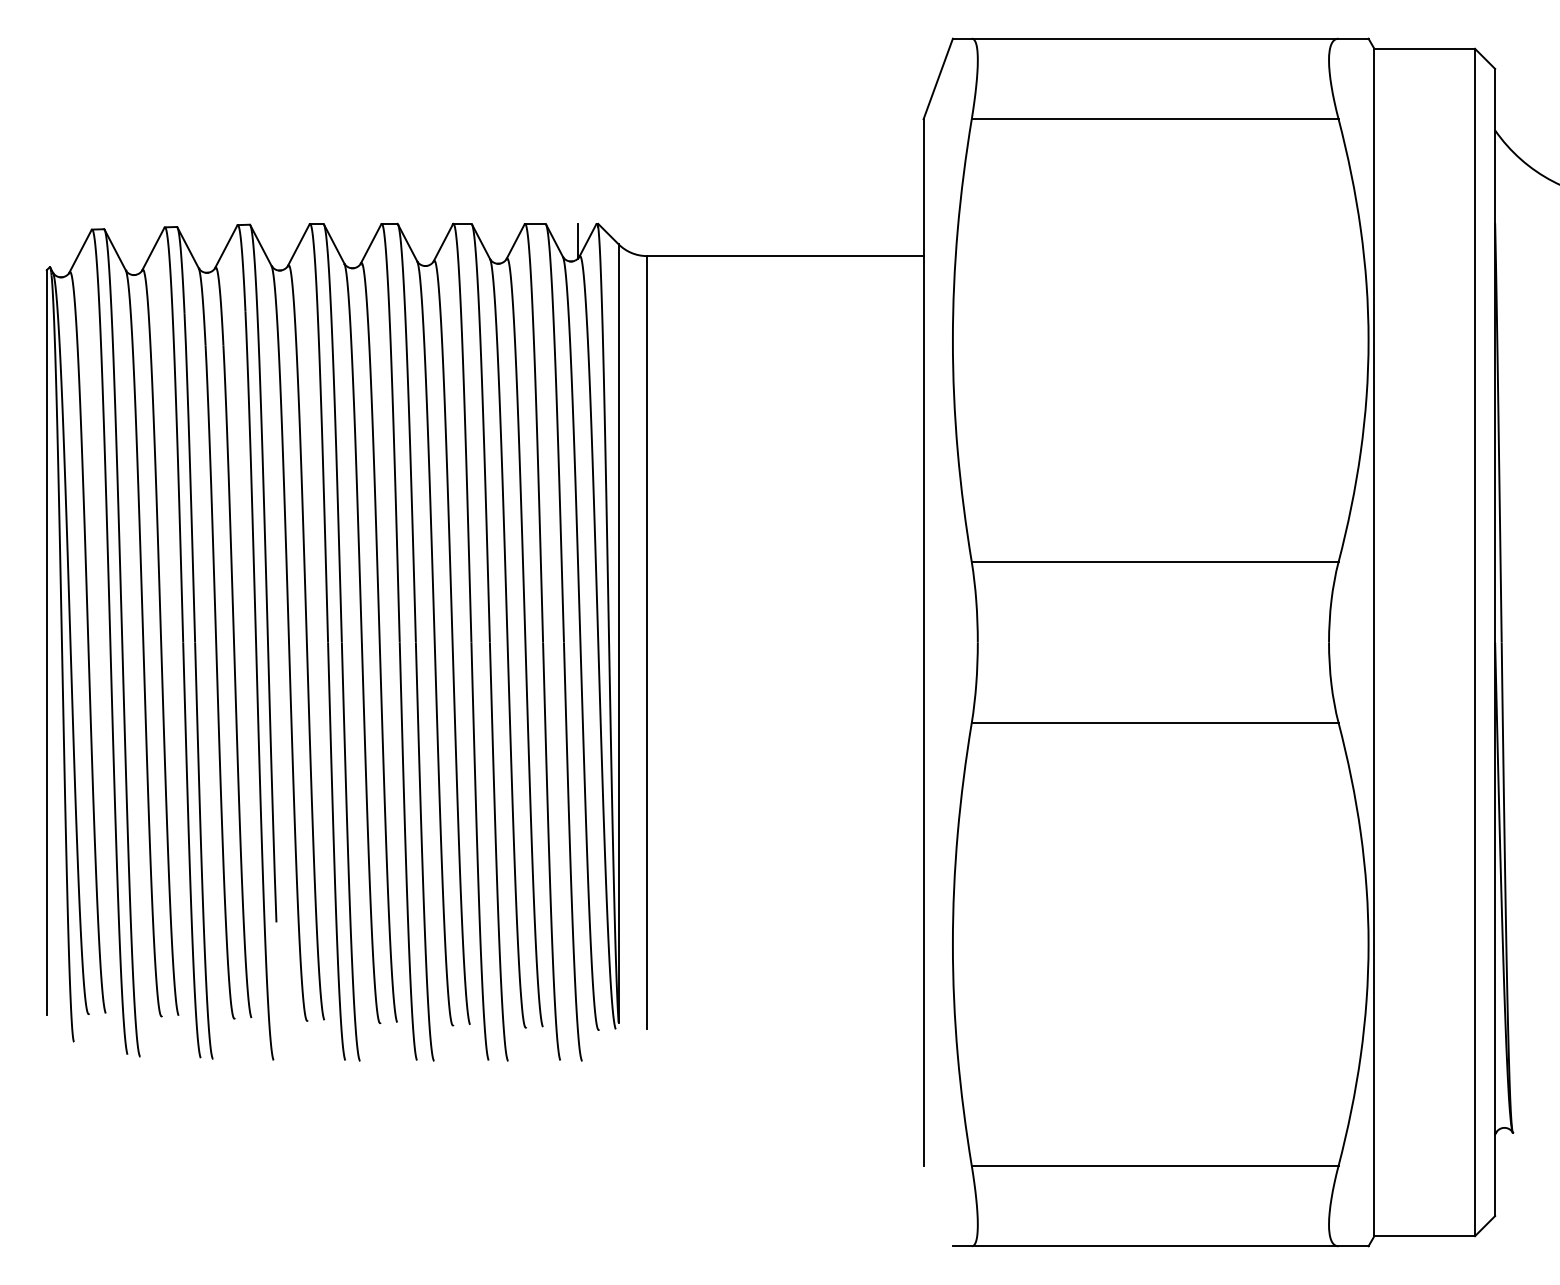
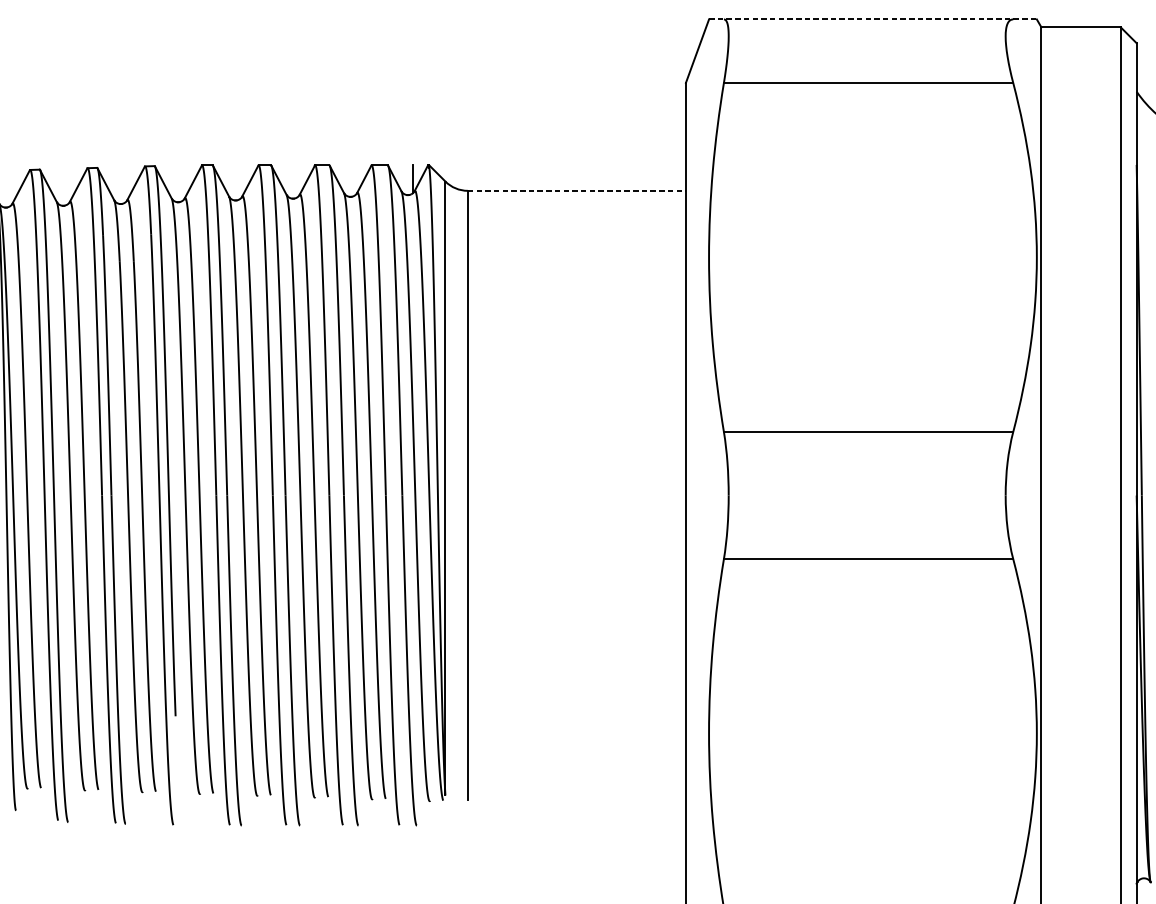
line: (1160, 38) -> (872, 19), solid -> dashed
line: (785, 256) -> (577, 191), solid -> dashed

